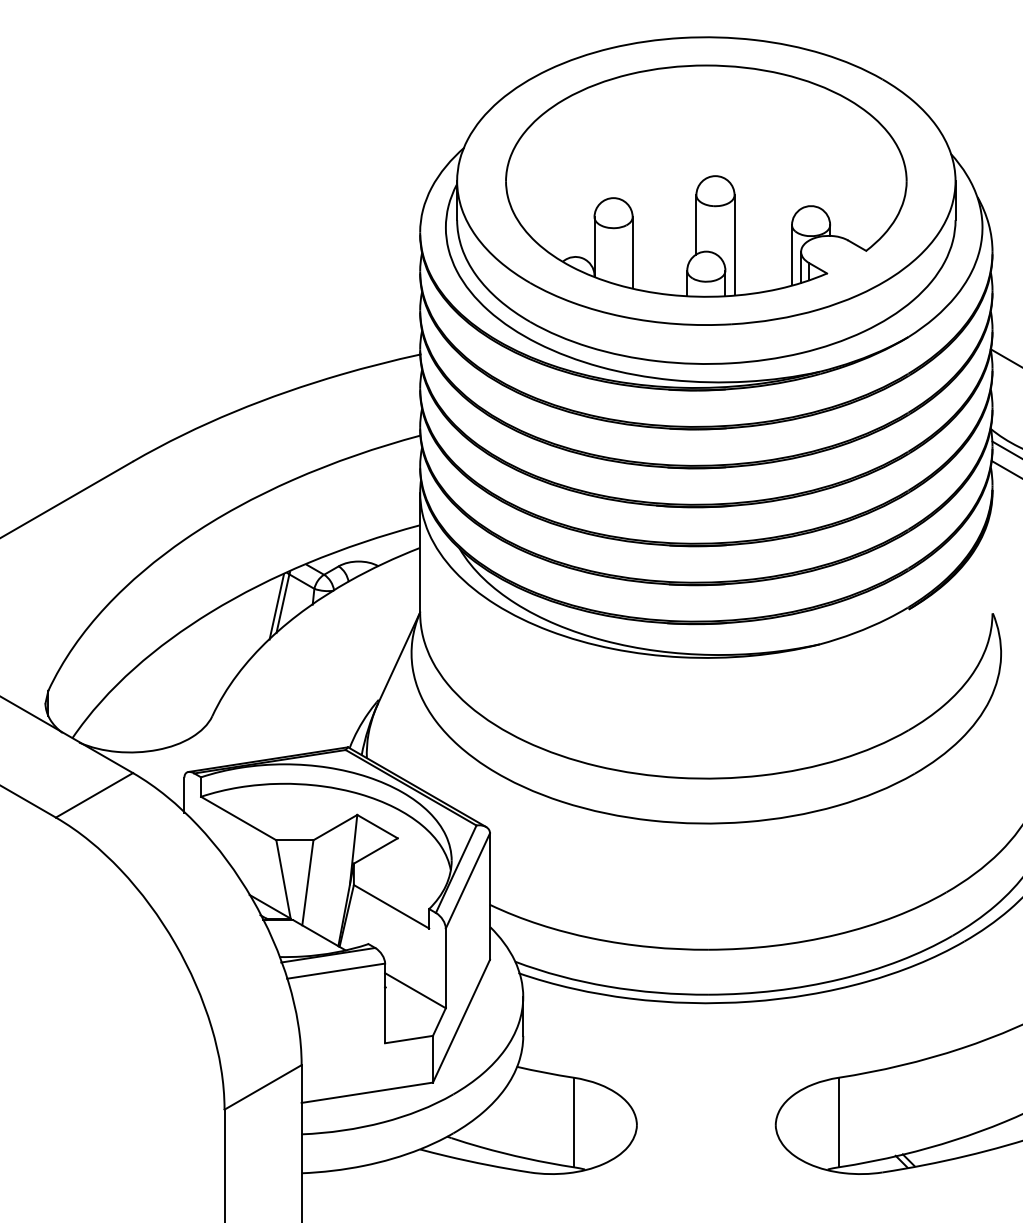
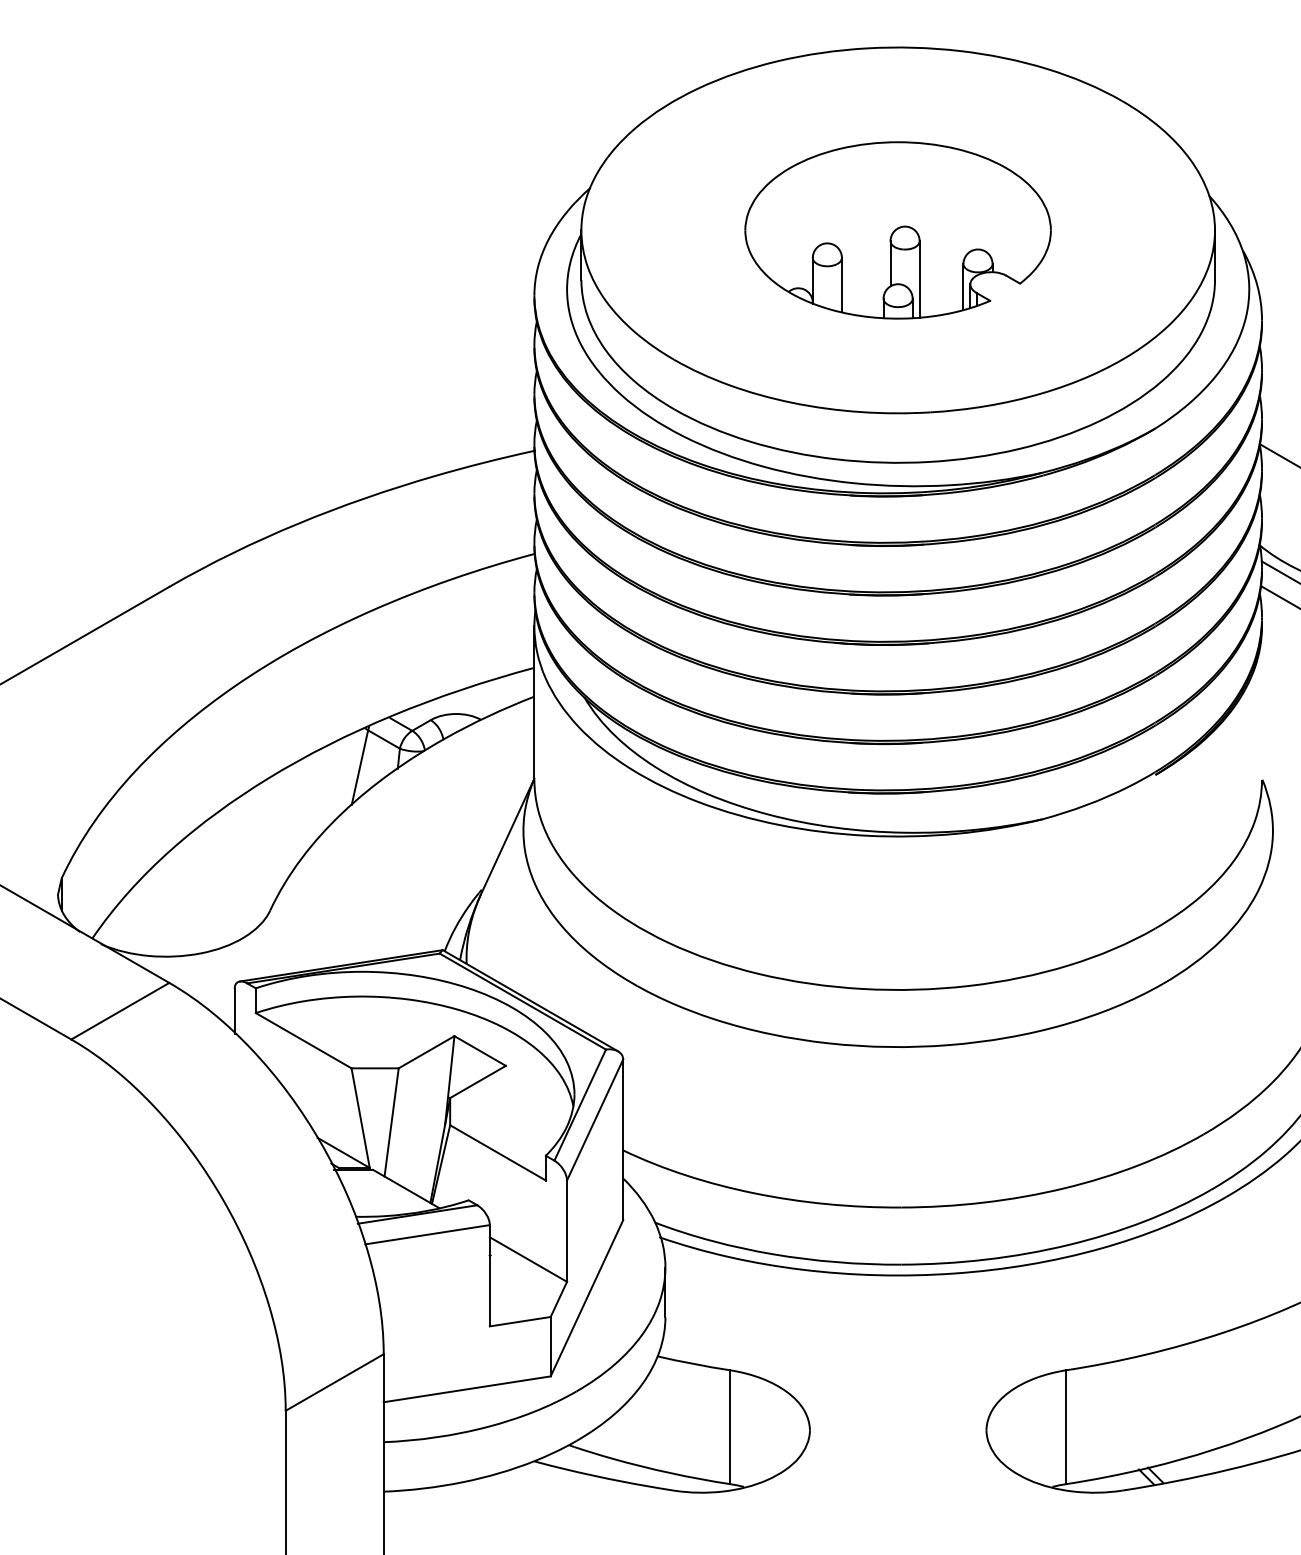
part: (705, 181) -> (897, 230), size x0.6
line: (277, 606) -> (352, 771), removed

